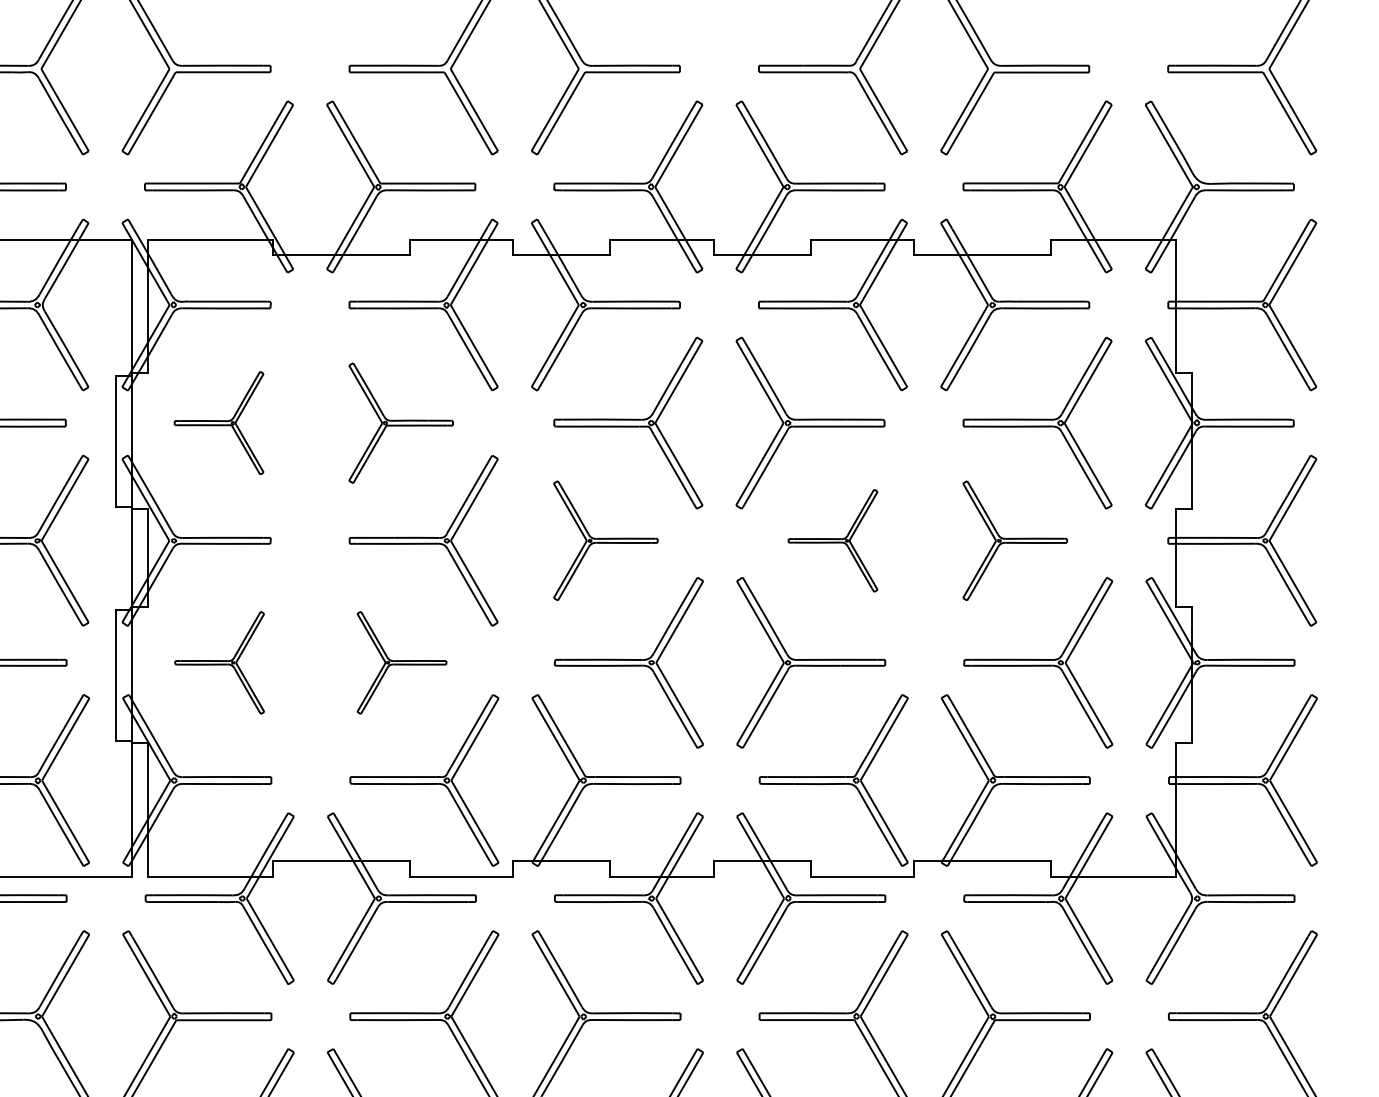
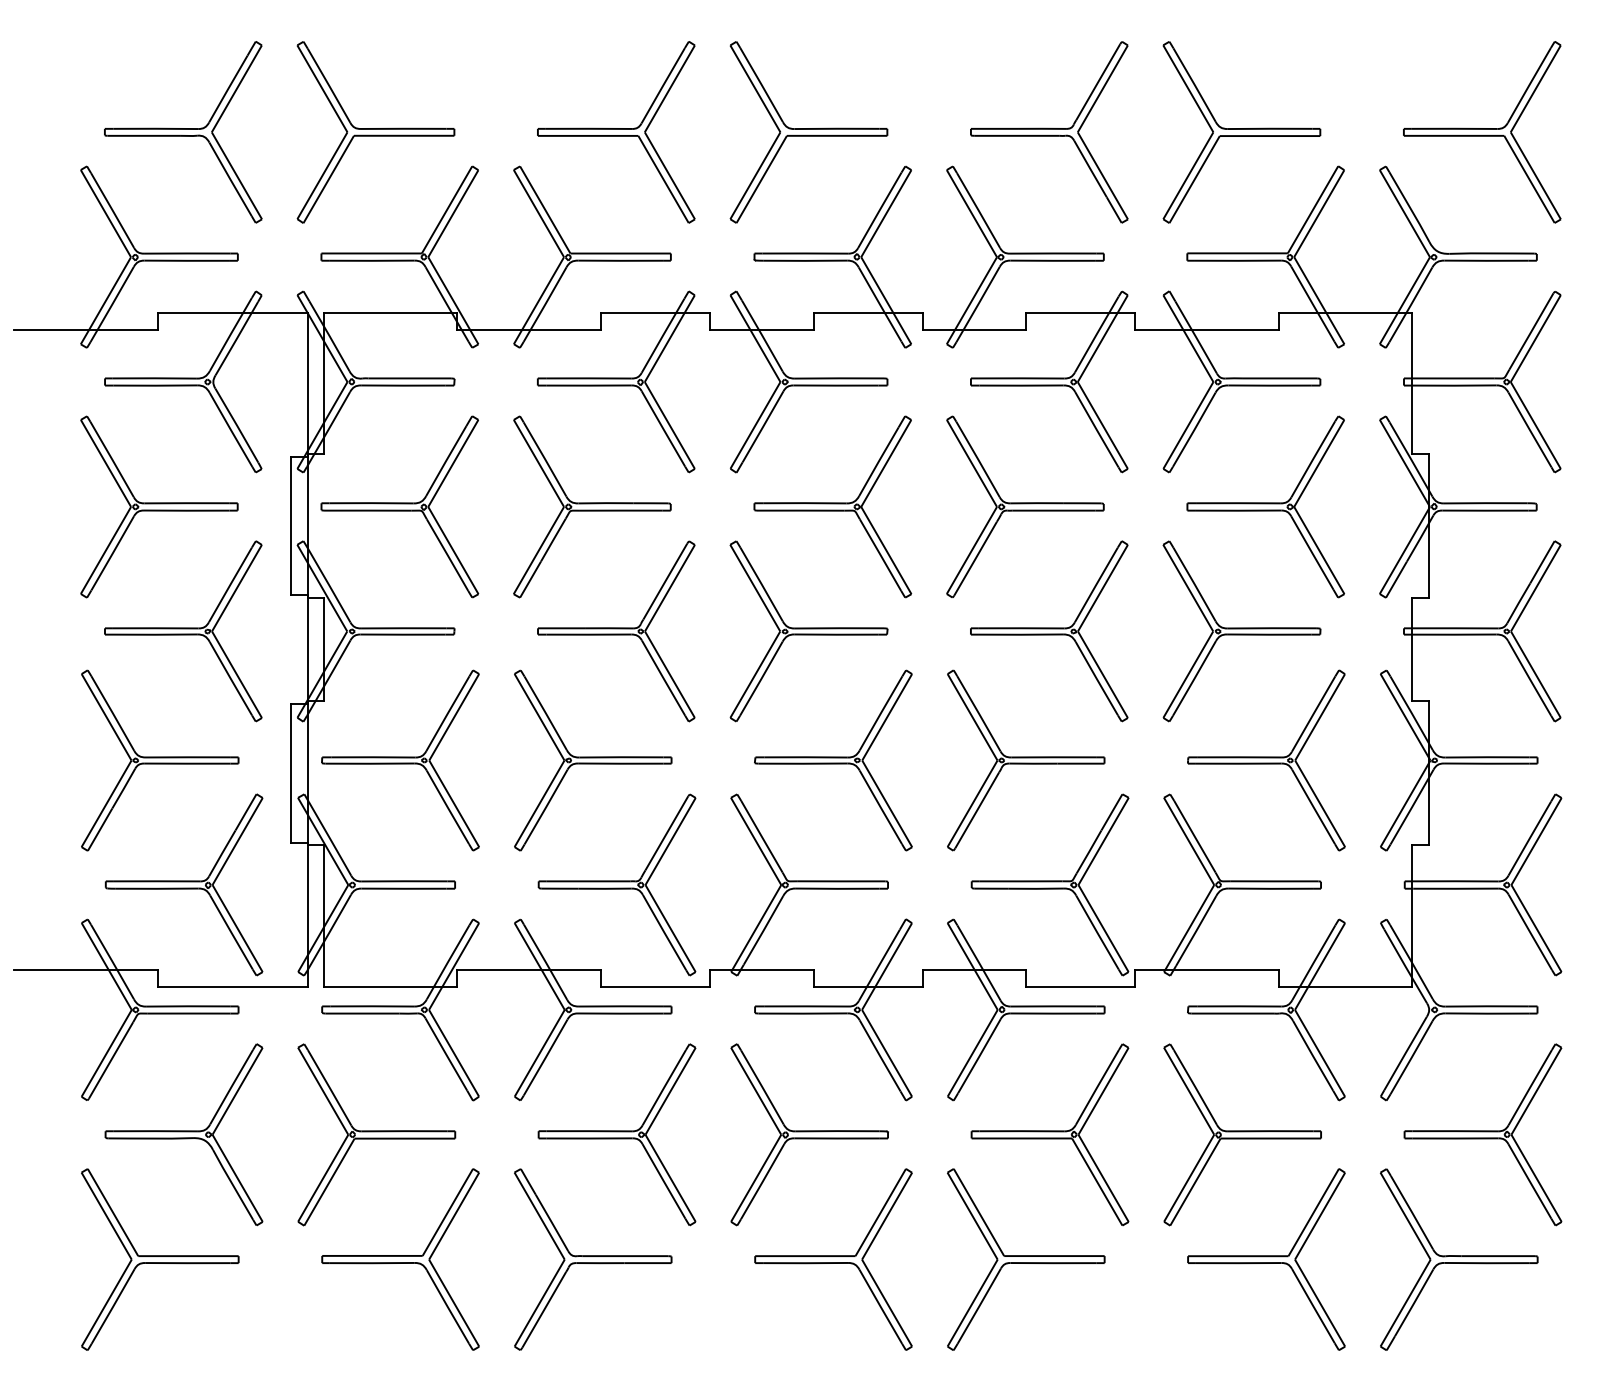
part: (218, 422) -> (399, 506), size x1.67
part: (401, 422) -> (592, 506), size x1.43
part: (605, 540) -> (808, 631), size x1.43
part: (833, 540) -> (1049, 631), size x1.67
part: (1014, 540) -> (1241, 631), size x1.43
part: (219, 662) -> (400, 760), size x1.67
part: (402, 662) -> (593, 760), size x1.67

